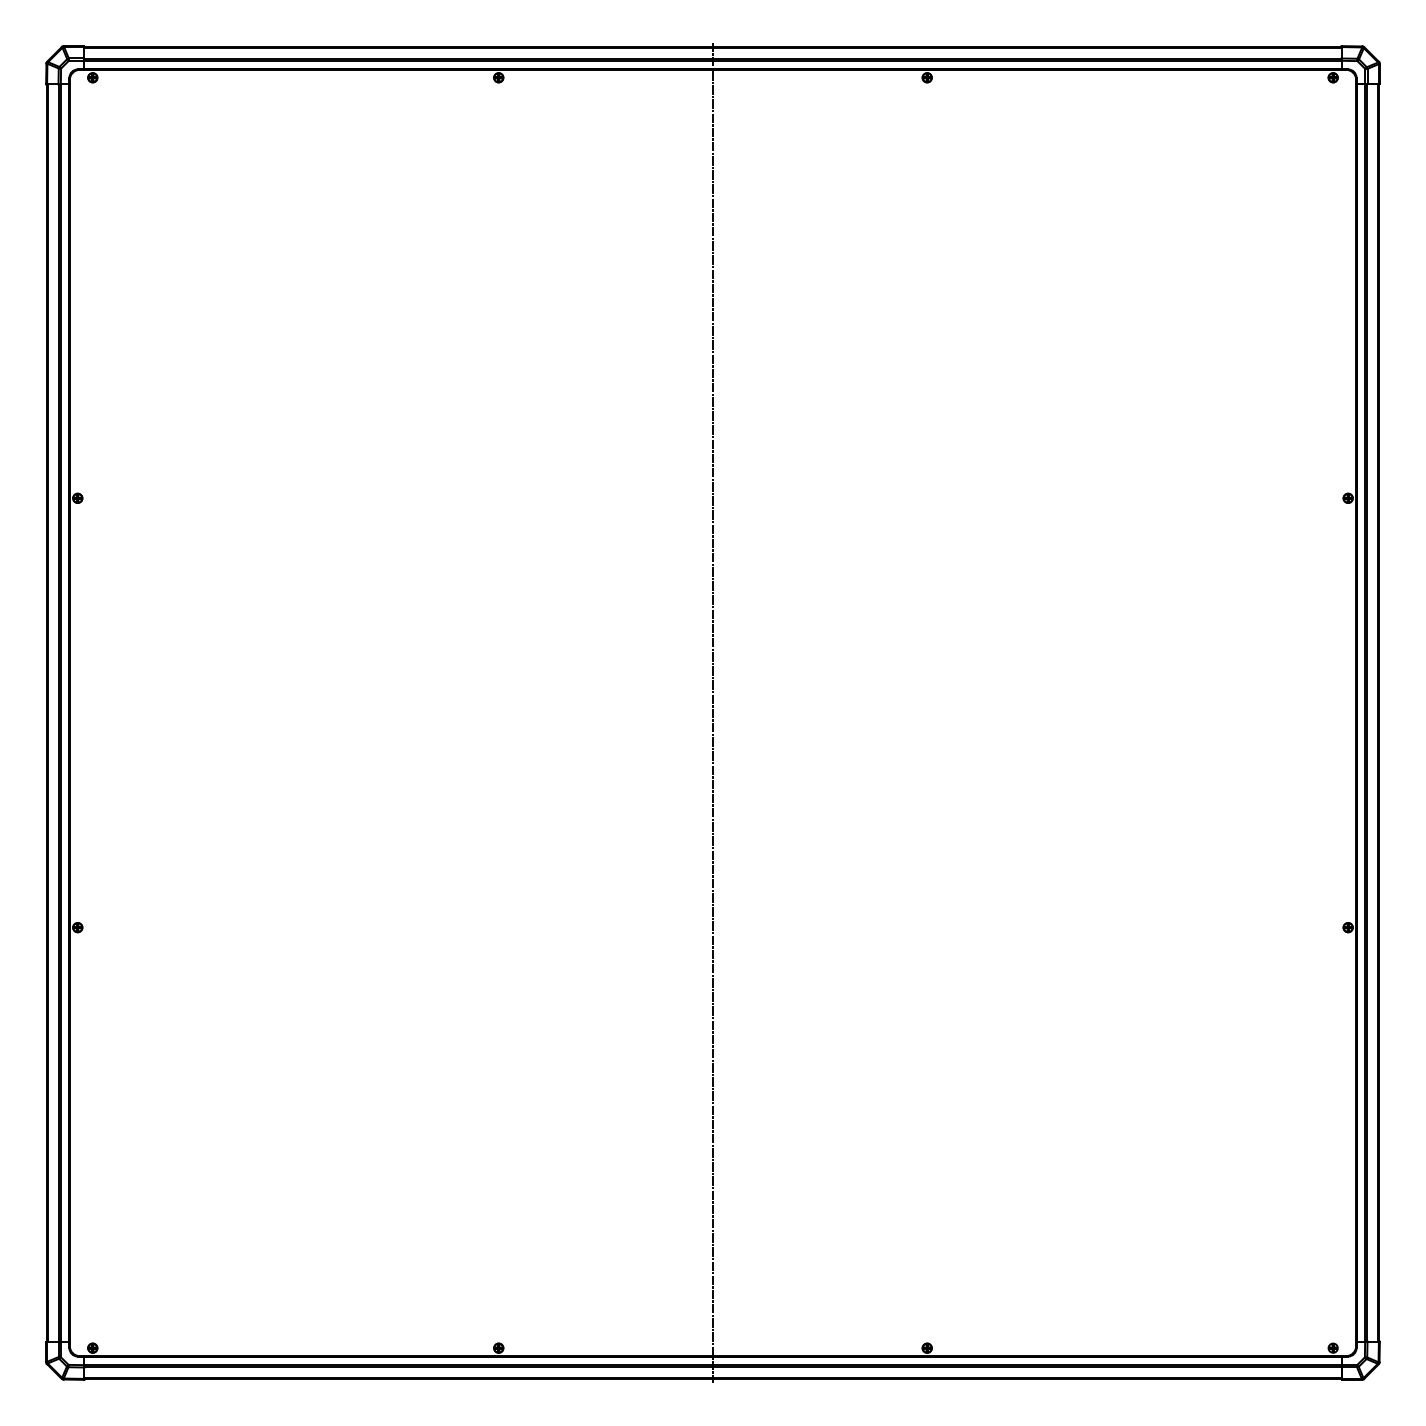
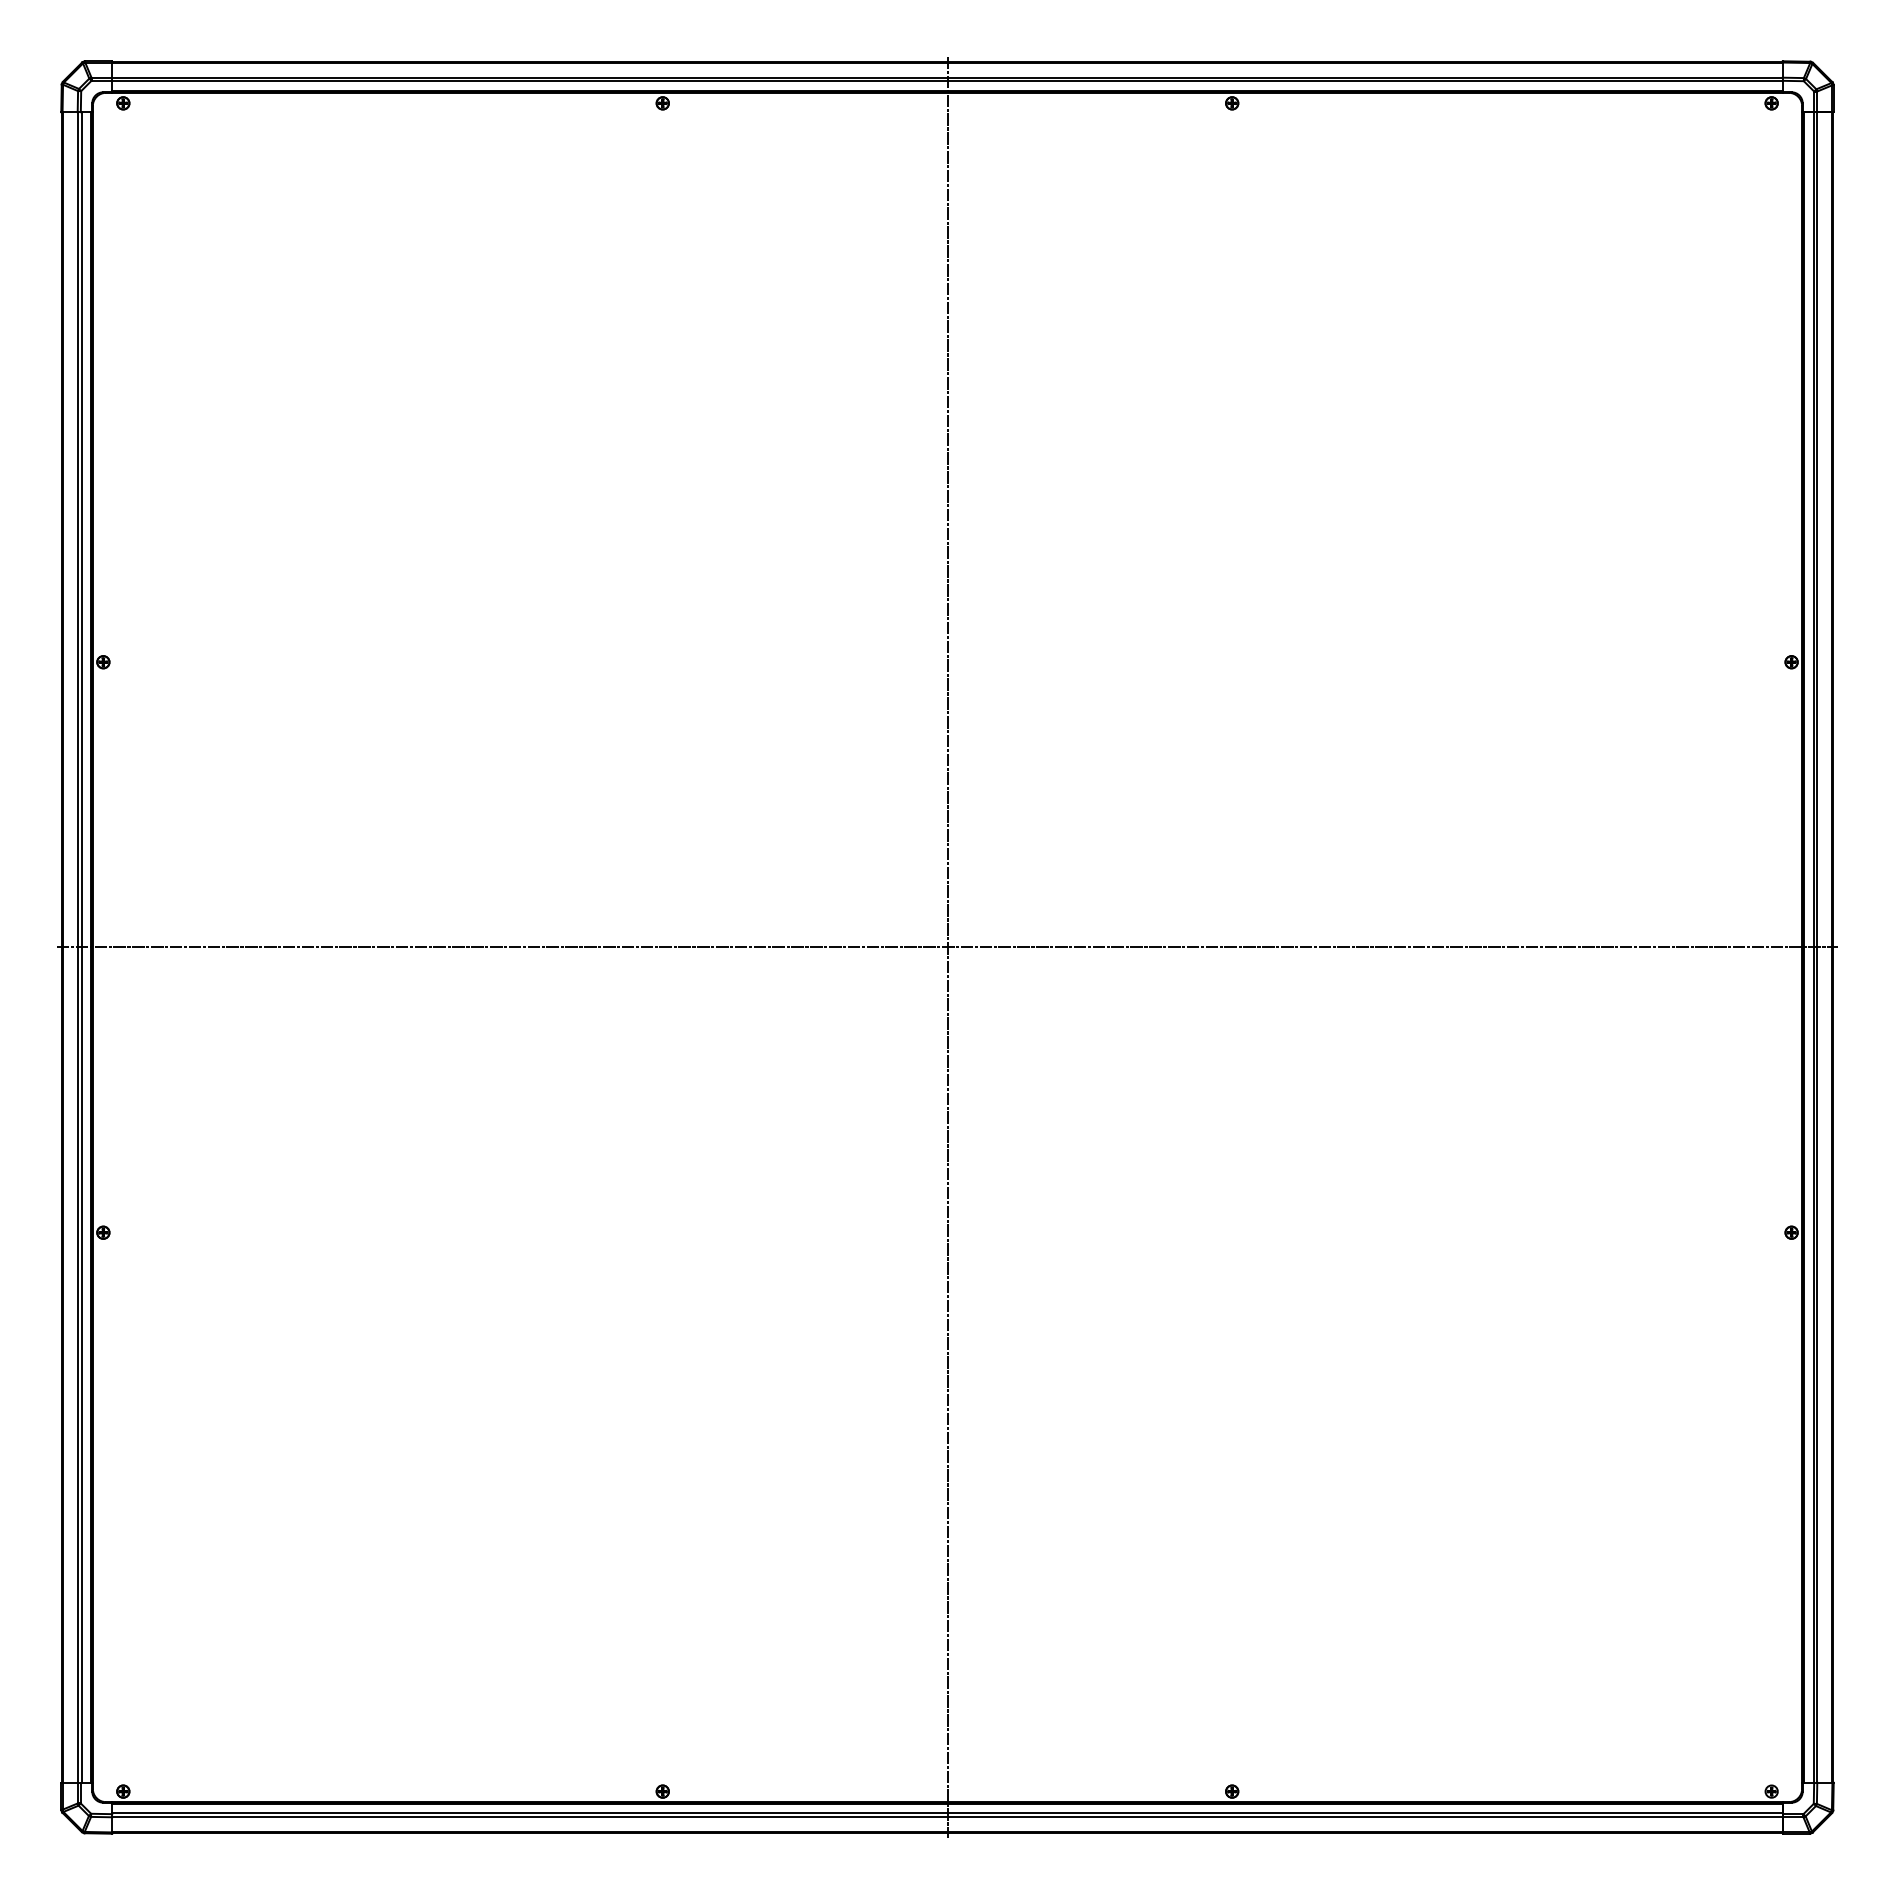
line: (713, 713) -> (947, 947), added

